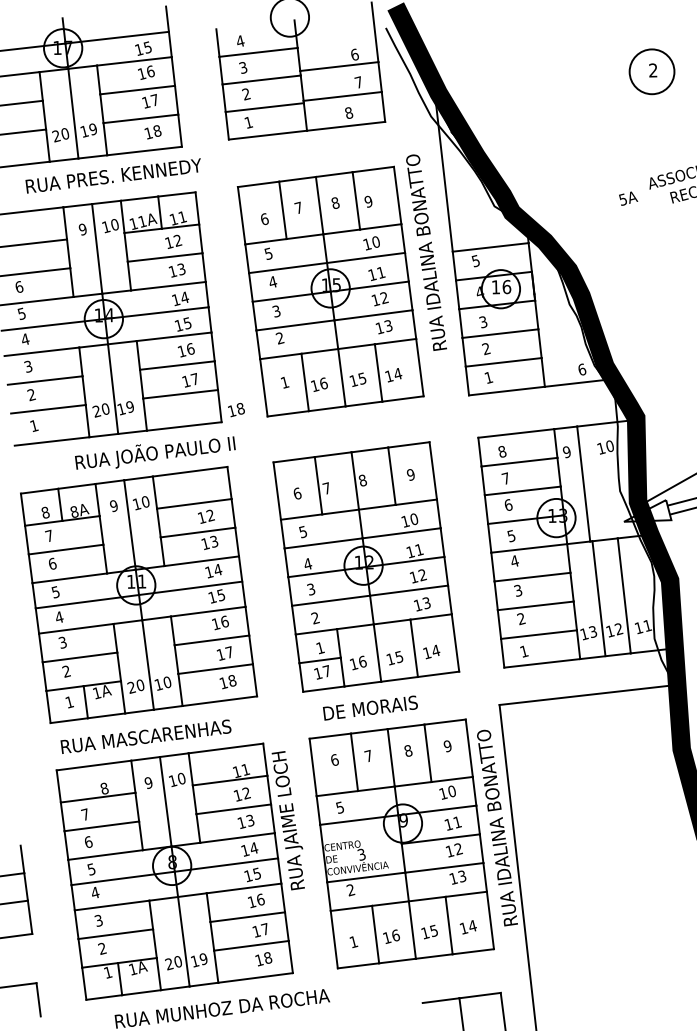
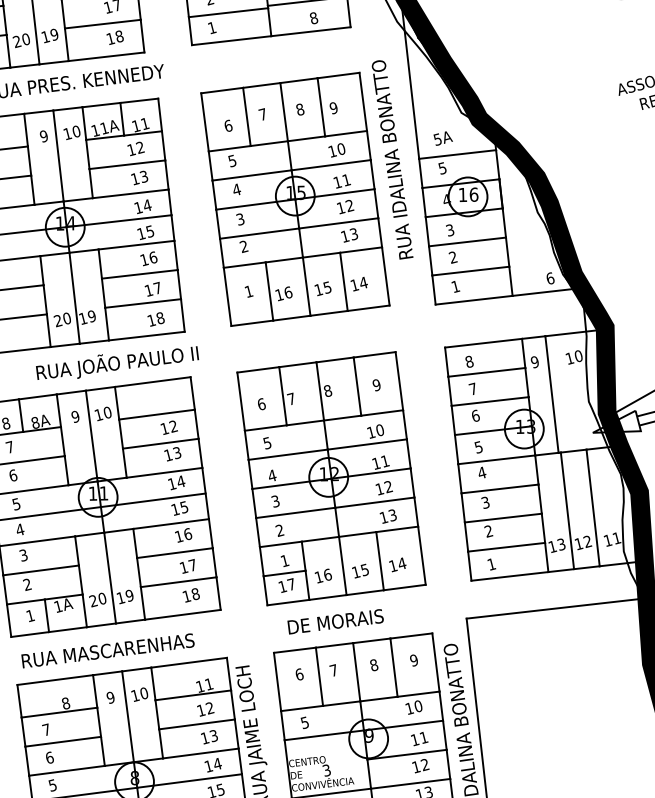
text: (628, 198) -> (443, 138), moved
text: (236, 410) -> (156, 319), moved
text: (167, 682) -> (129, 595), 10 -> 19

